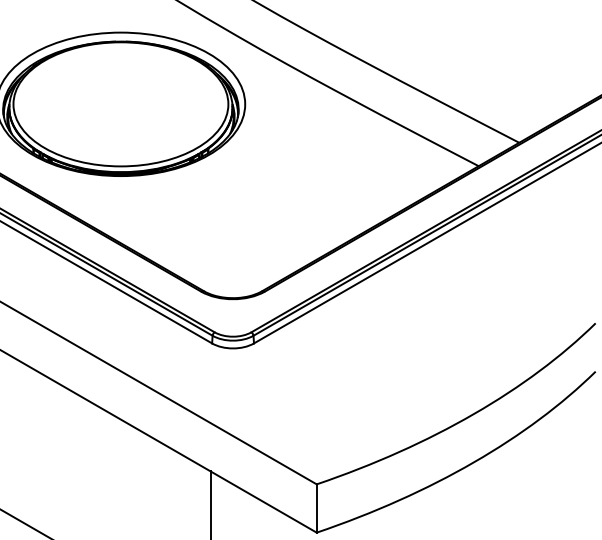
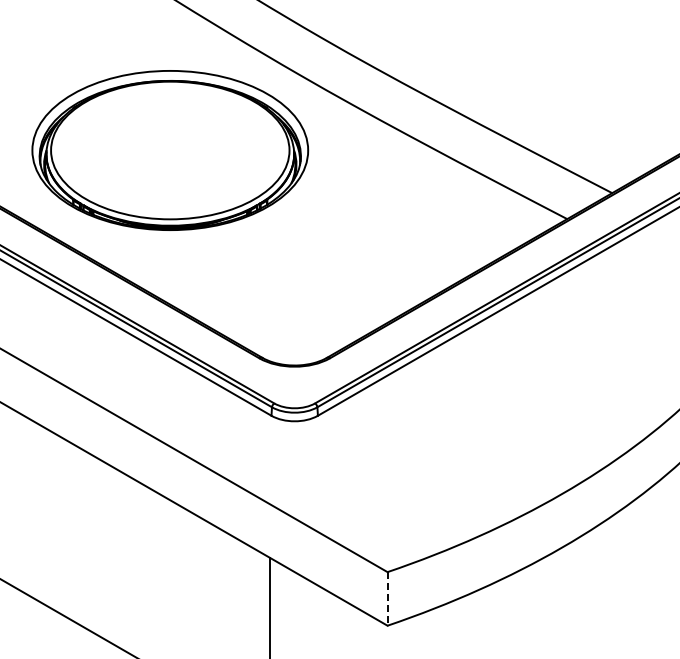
line: (316, 508) -> (387, 598), solid -> dashed

